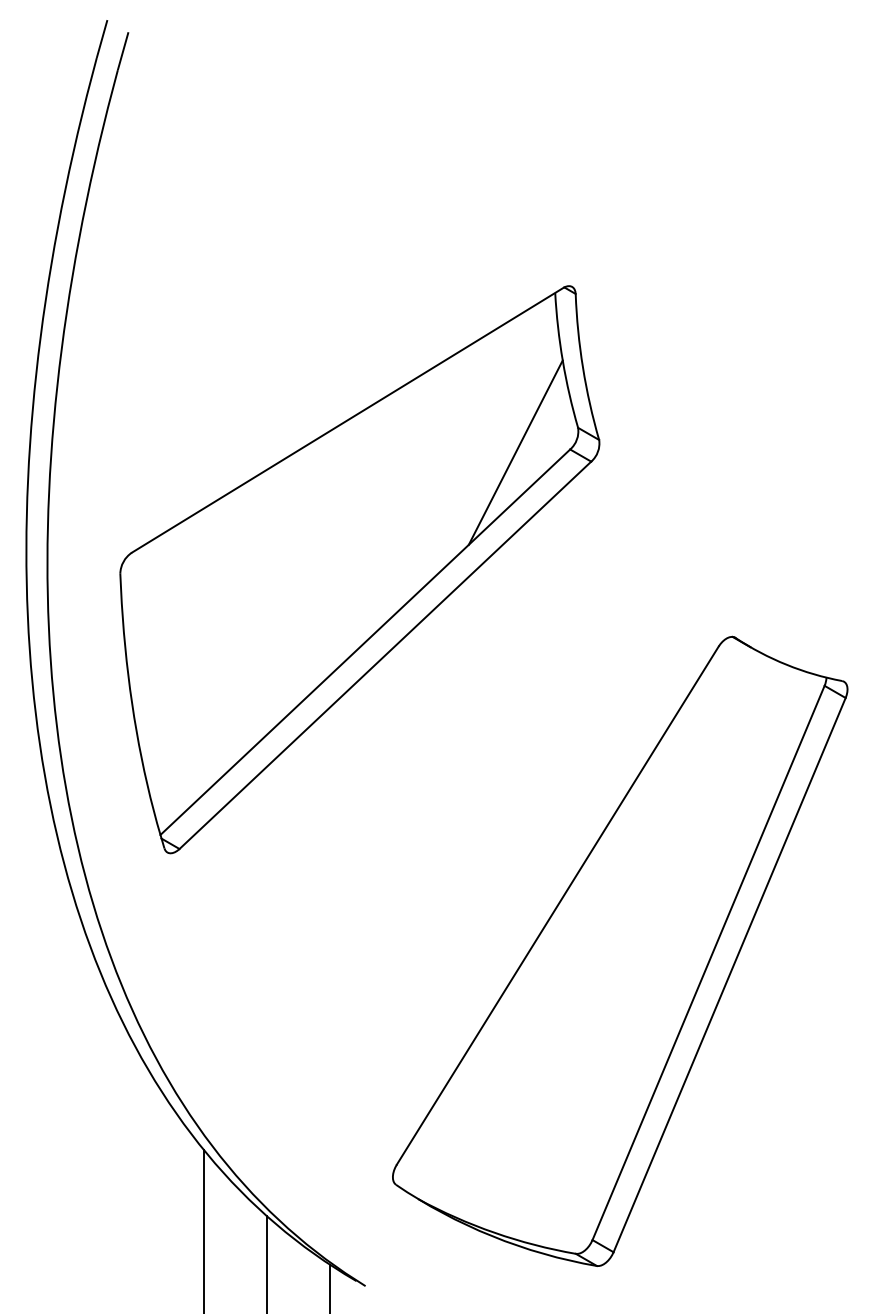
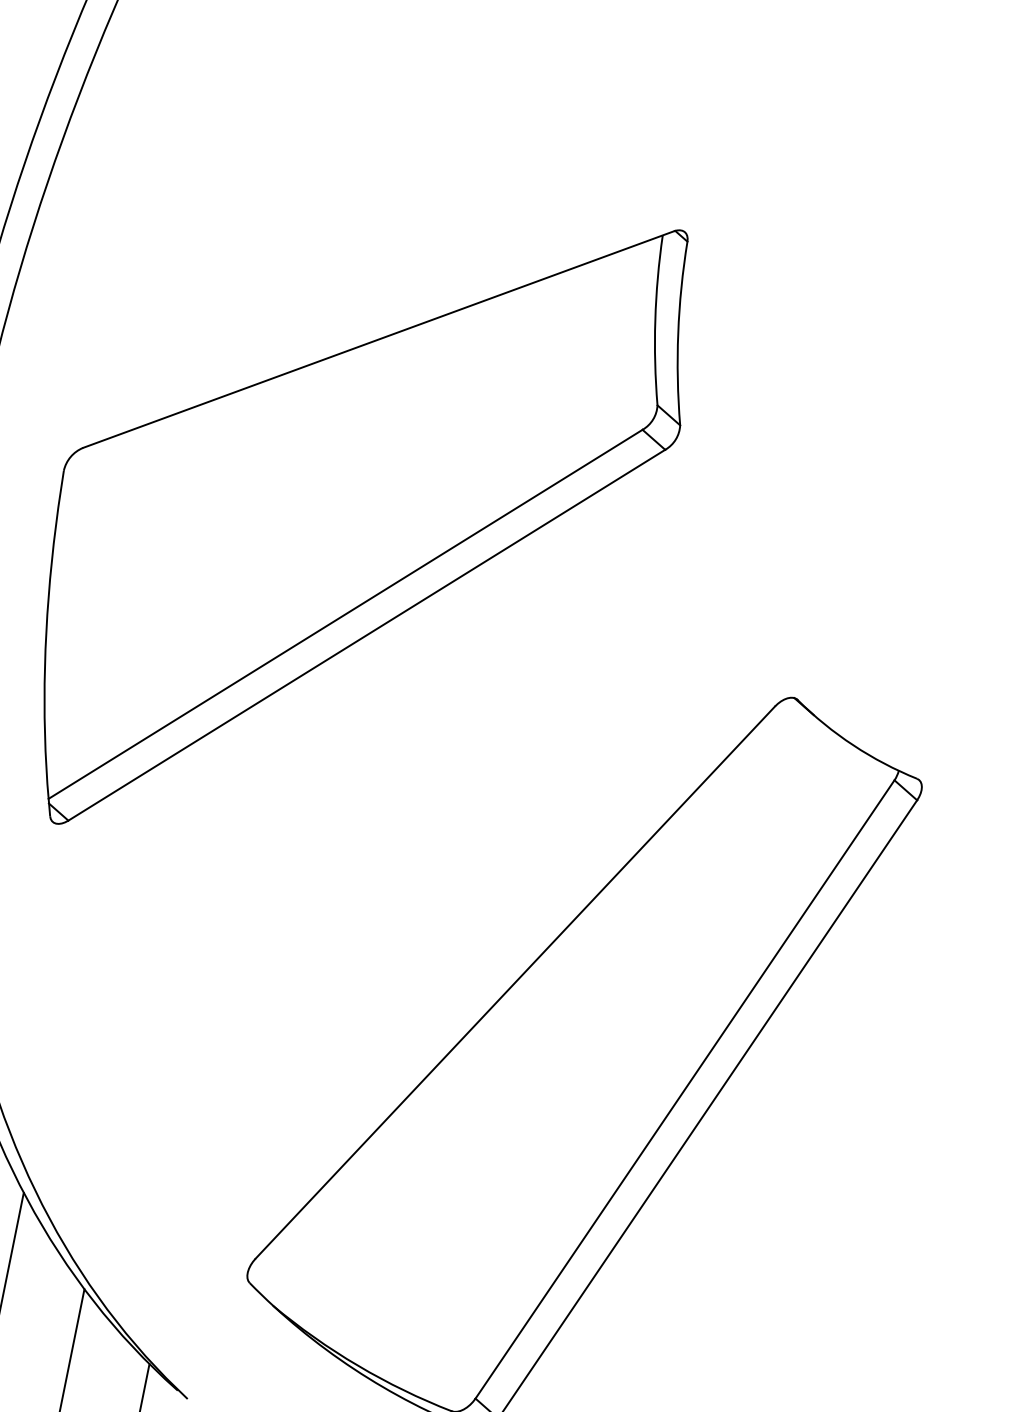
line: (515, 452) -> (575, 420), removed

